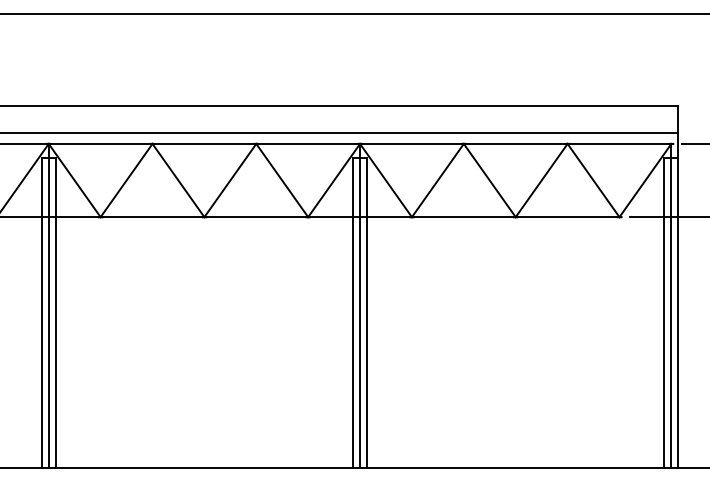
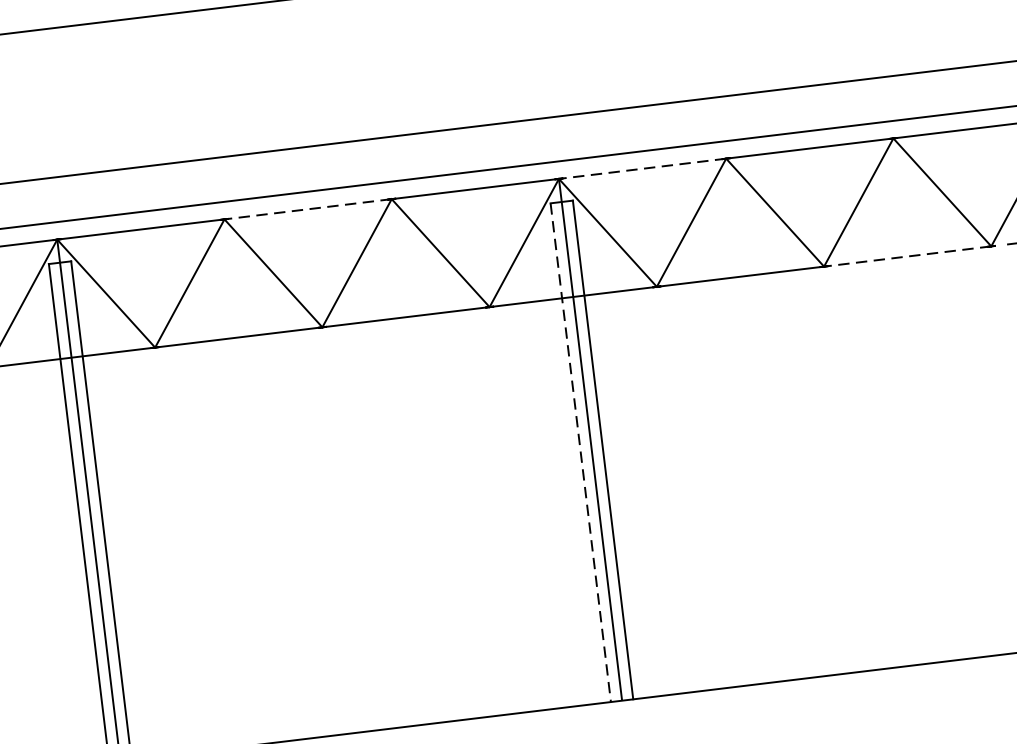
line: (204, 143) -> (308, 208), solid -> dashed
line: (411, 143) -> (641, 168), solid -> dashed
line: (567, 217) -> (907, 257), solid -> dashed
line: (353, 312) -> (581, 451), solid -> dashed

